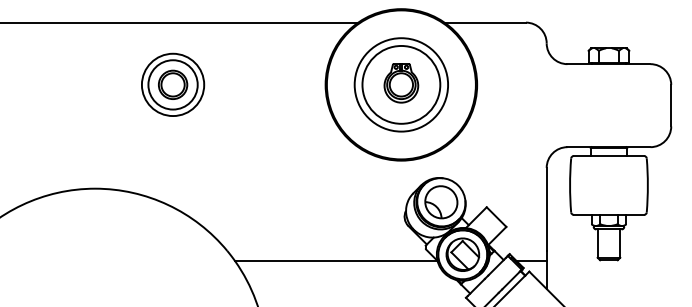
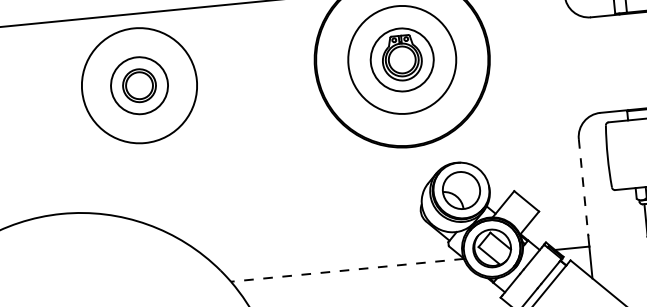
circle: (172, 84) -> (138, 85), size x1.6
circle: (401, 84) -> (402, 59), size x0.7
line: (546, 209) -> (583, 186), solid -> dashed
line: (335, 261) -> (346, 270), solid -> dashed

